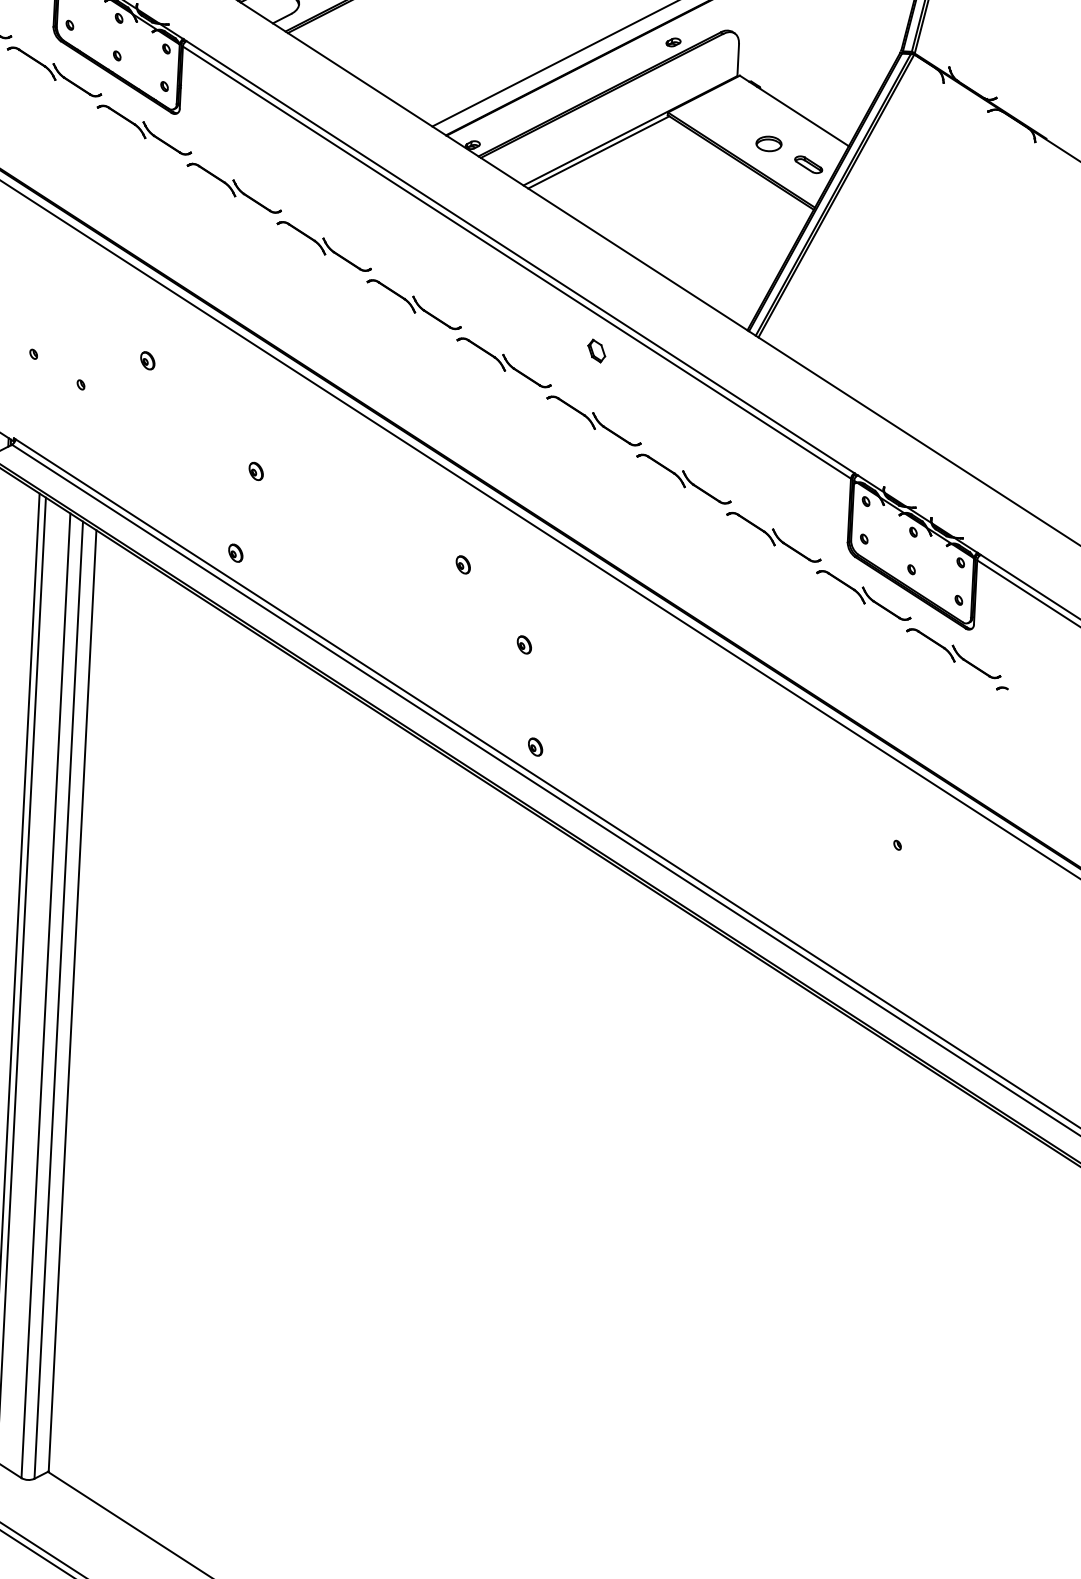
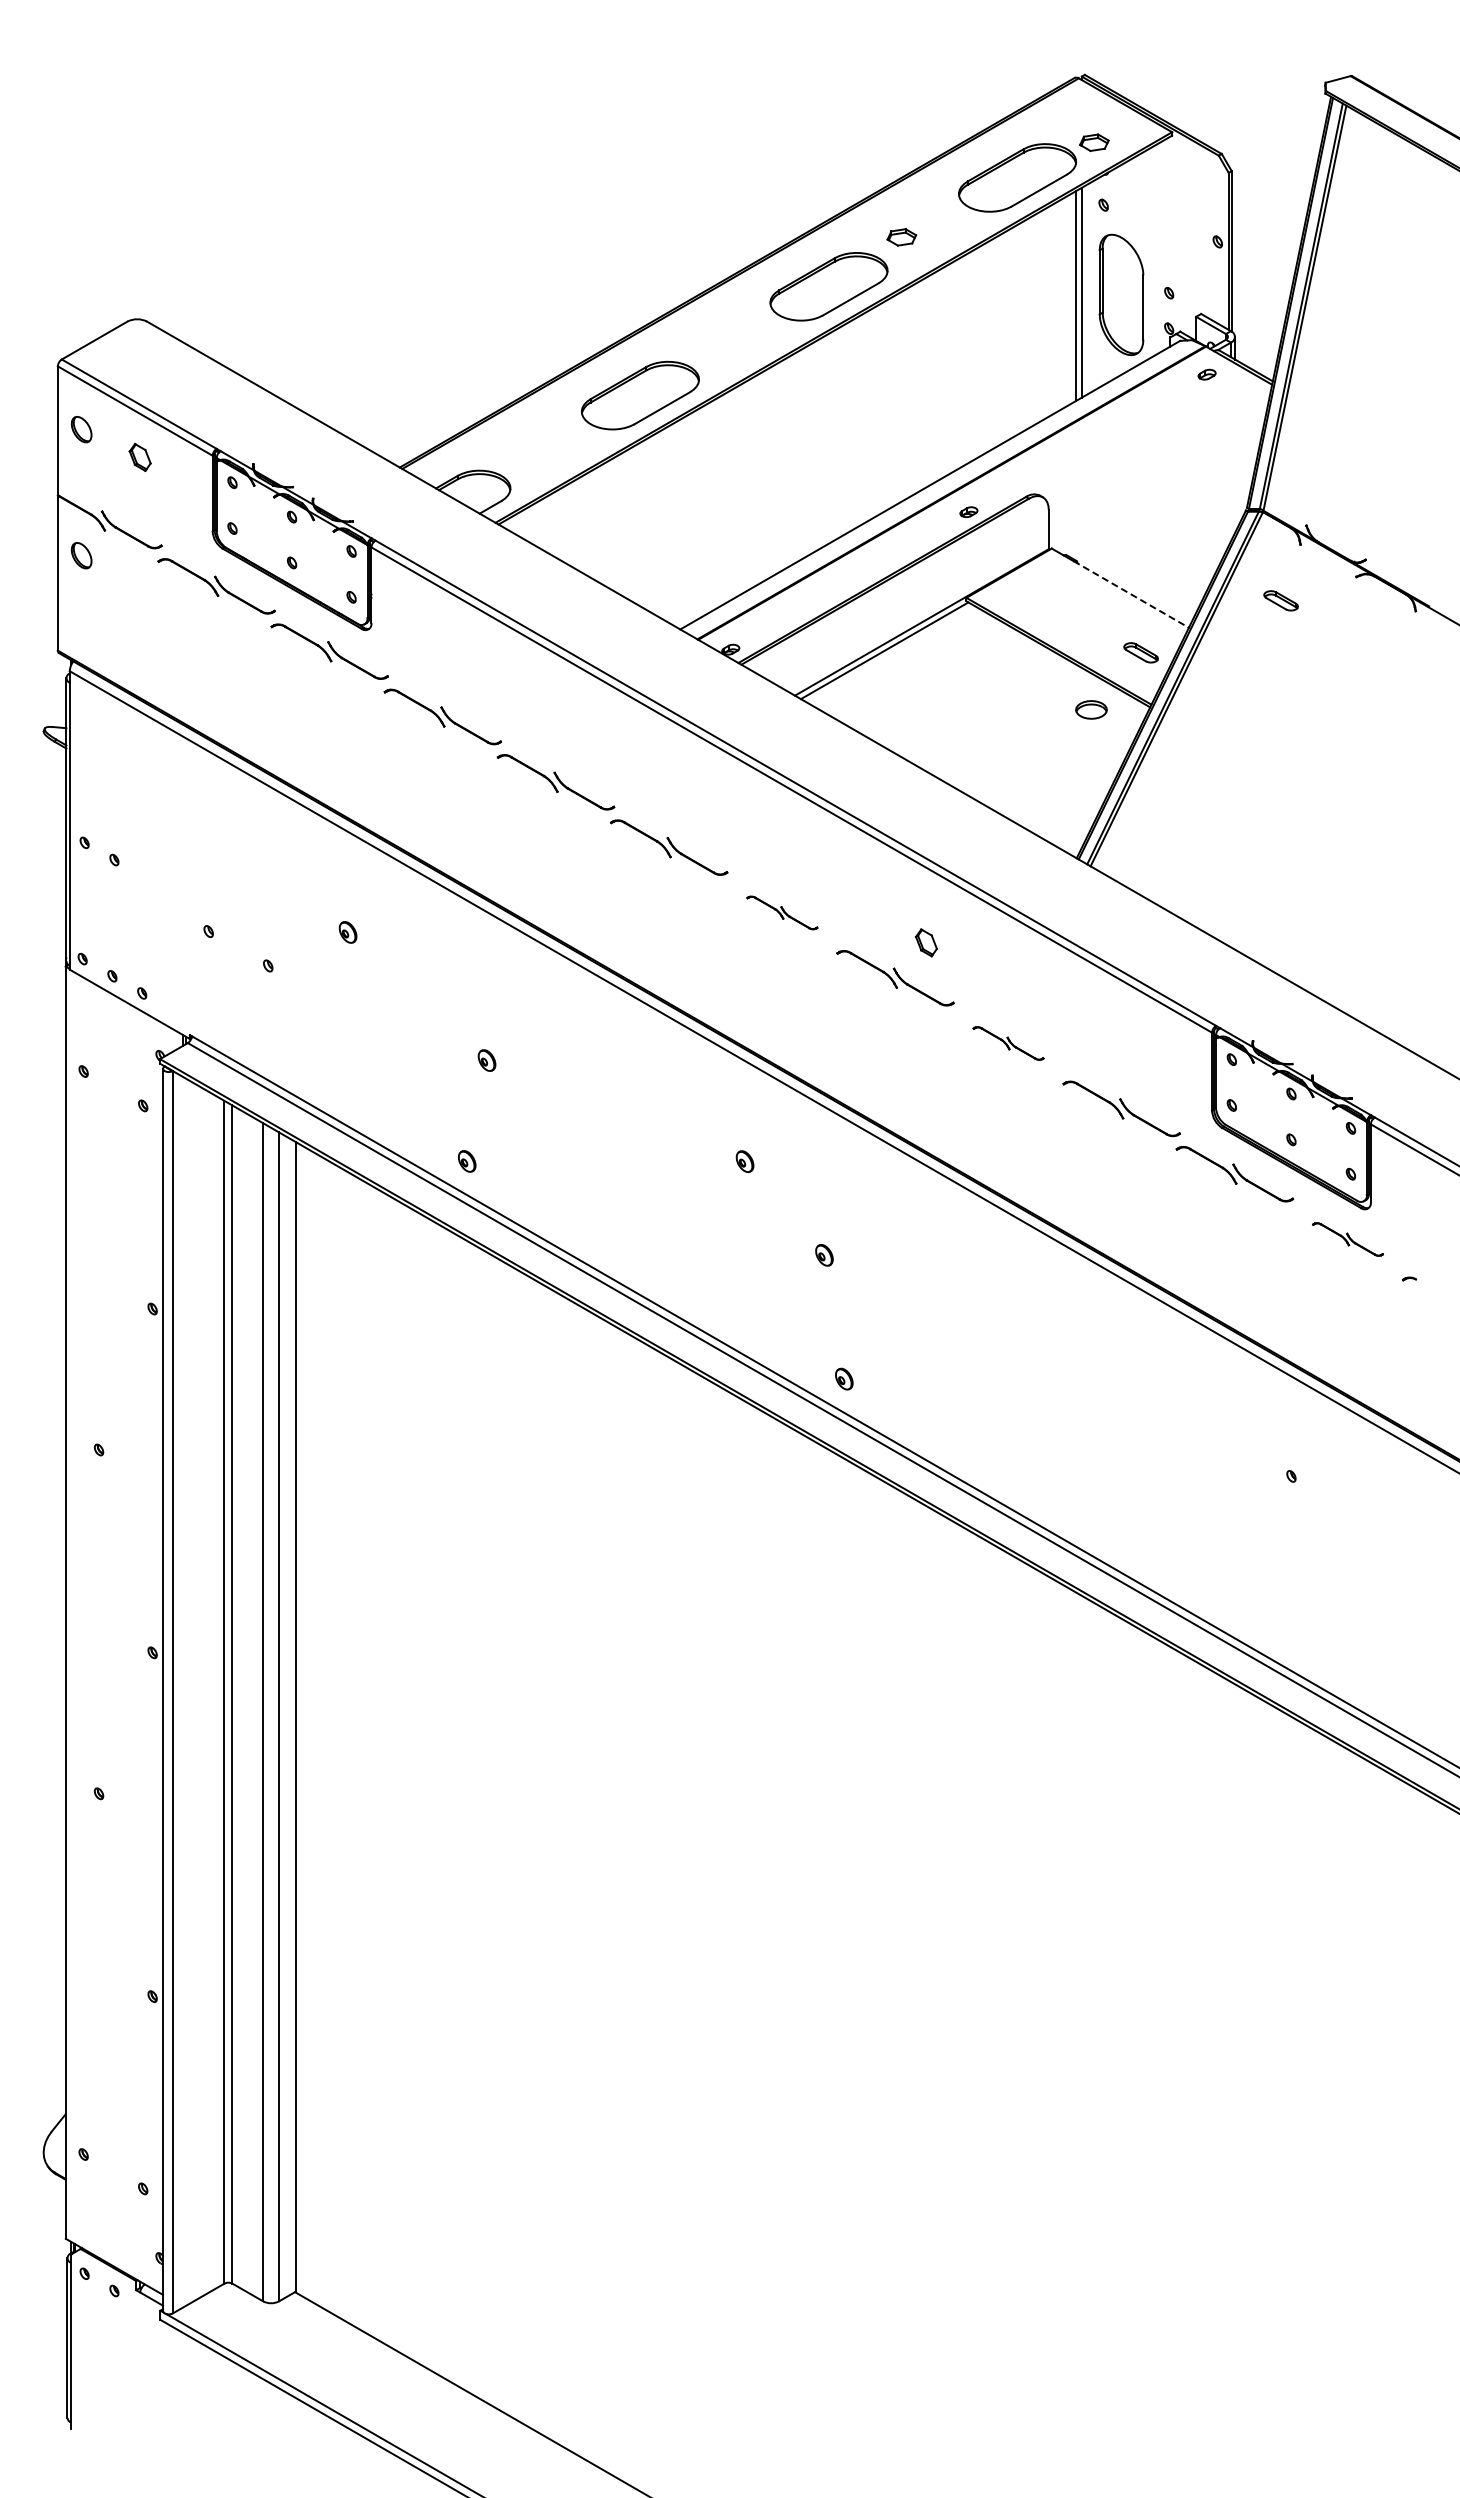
line: (803, 116) -> (1131, 594), solid -> dashed
part: (924, 127) -> (1280, 600), added
part: (769, 143) -> (1091, 709), moved
part: (596, 350) -> (925, 942), moved
part: (504, 362) -> (782, 912), size x0.6
part: (683, 479) -> (1008, 1043), size x0.6
part: (953, 653) -> (1347, 1239), size x0.6

